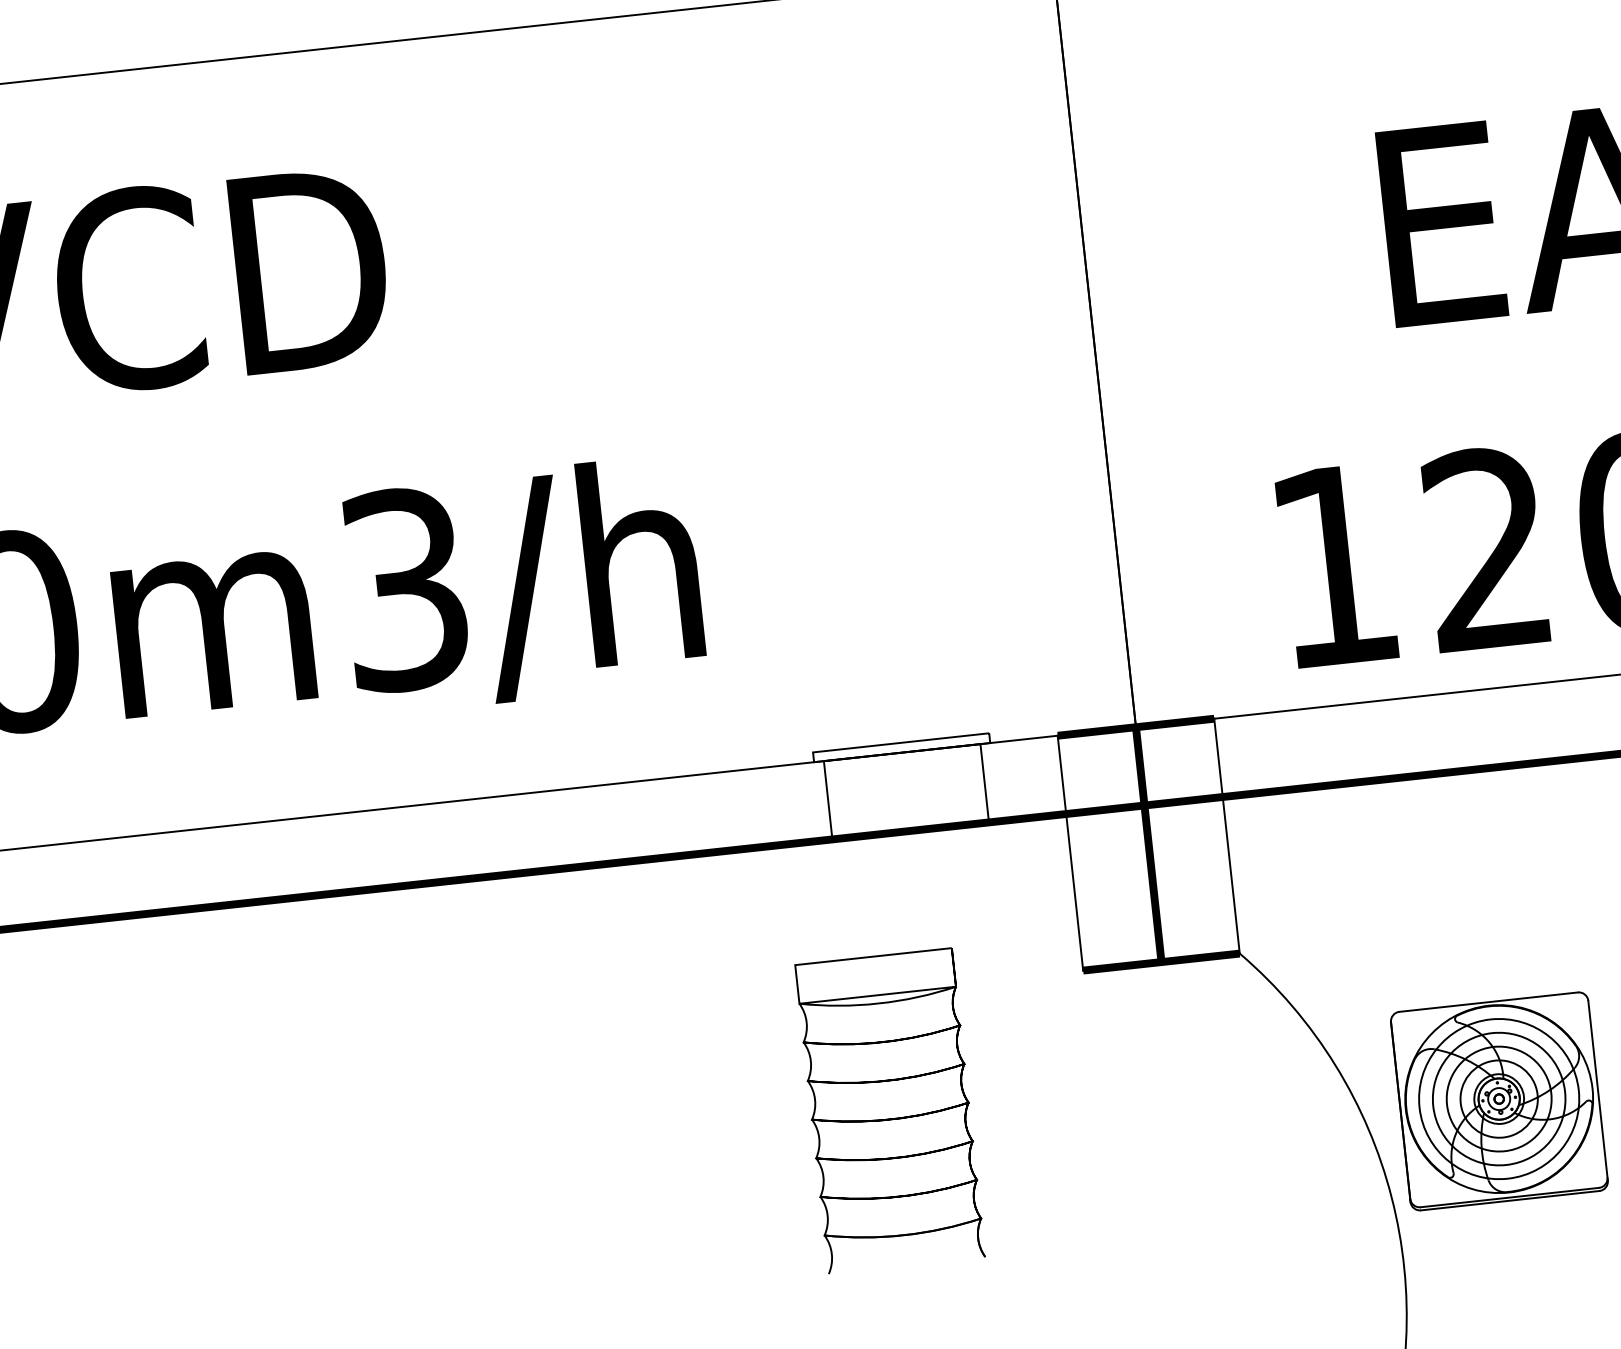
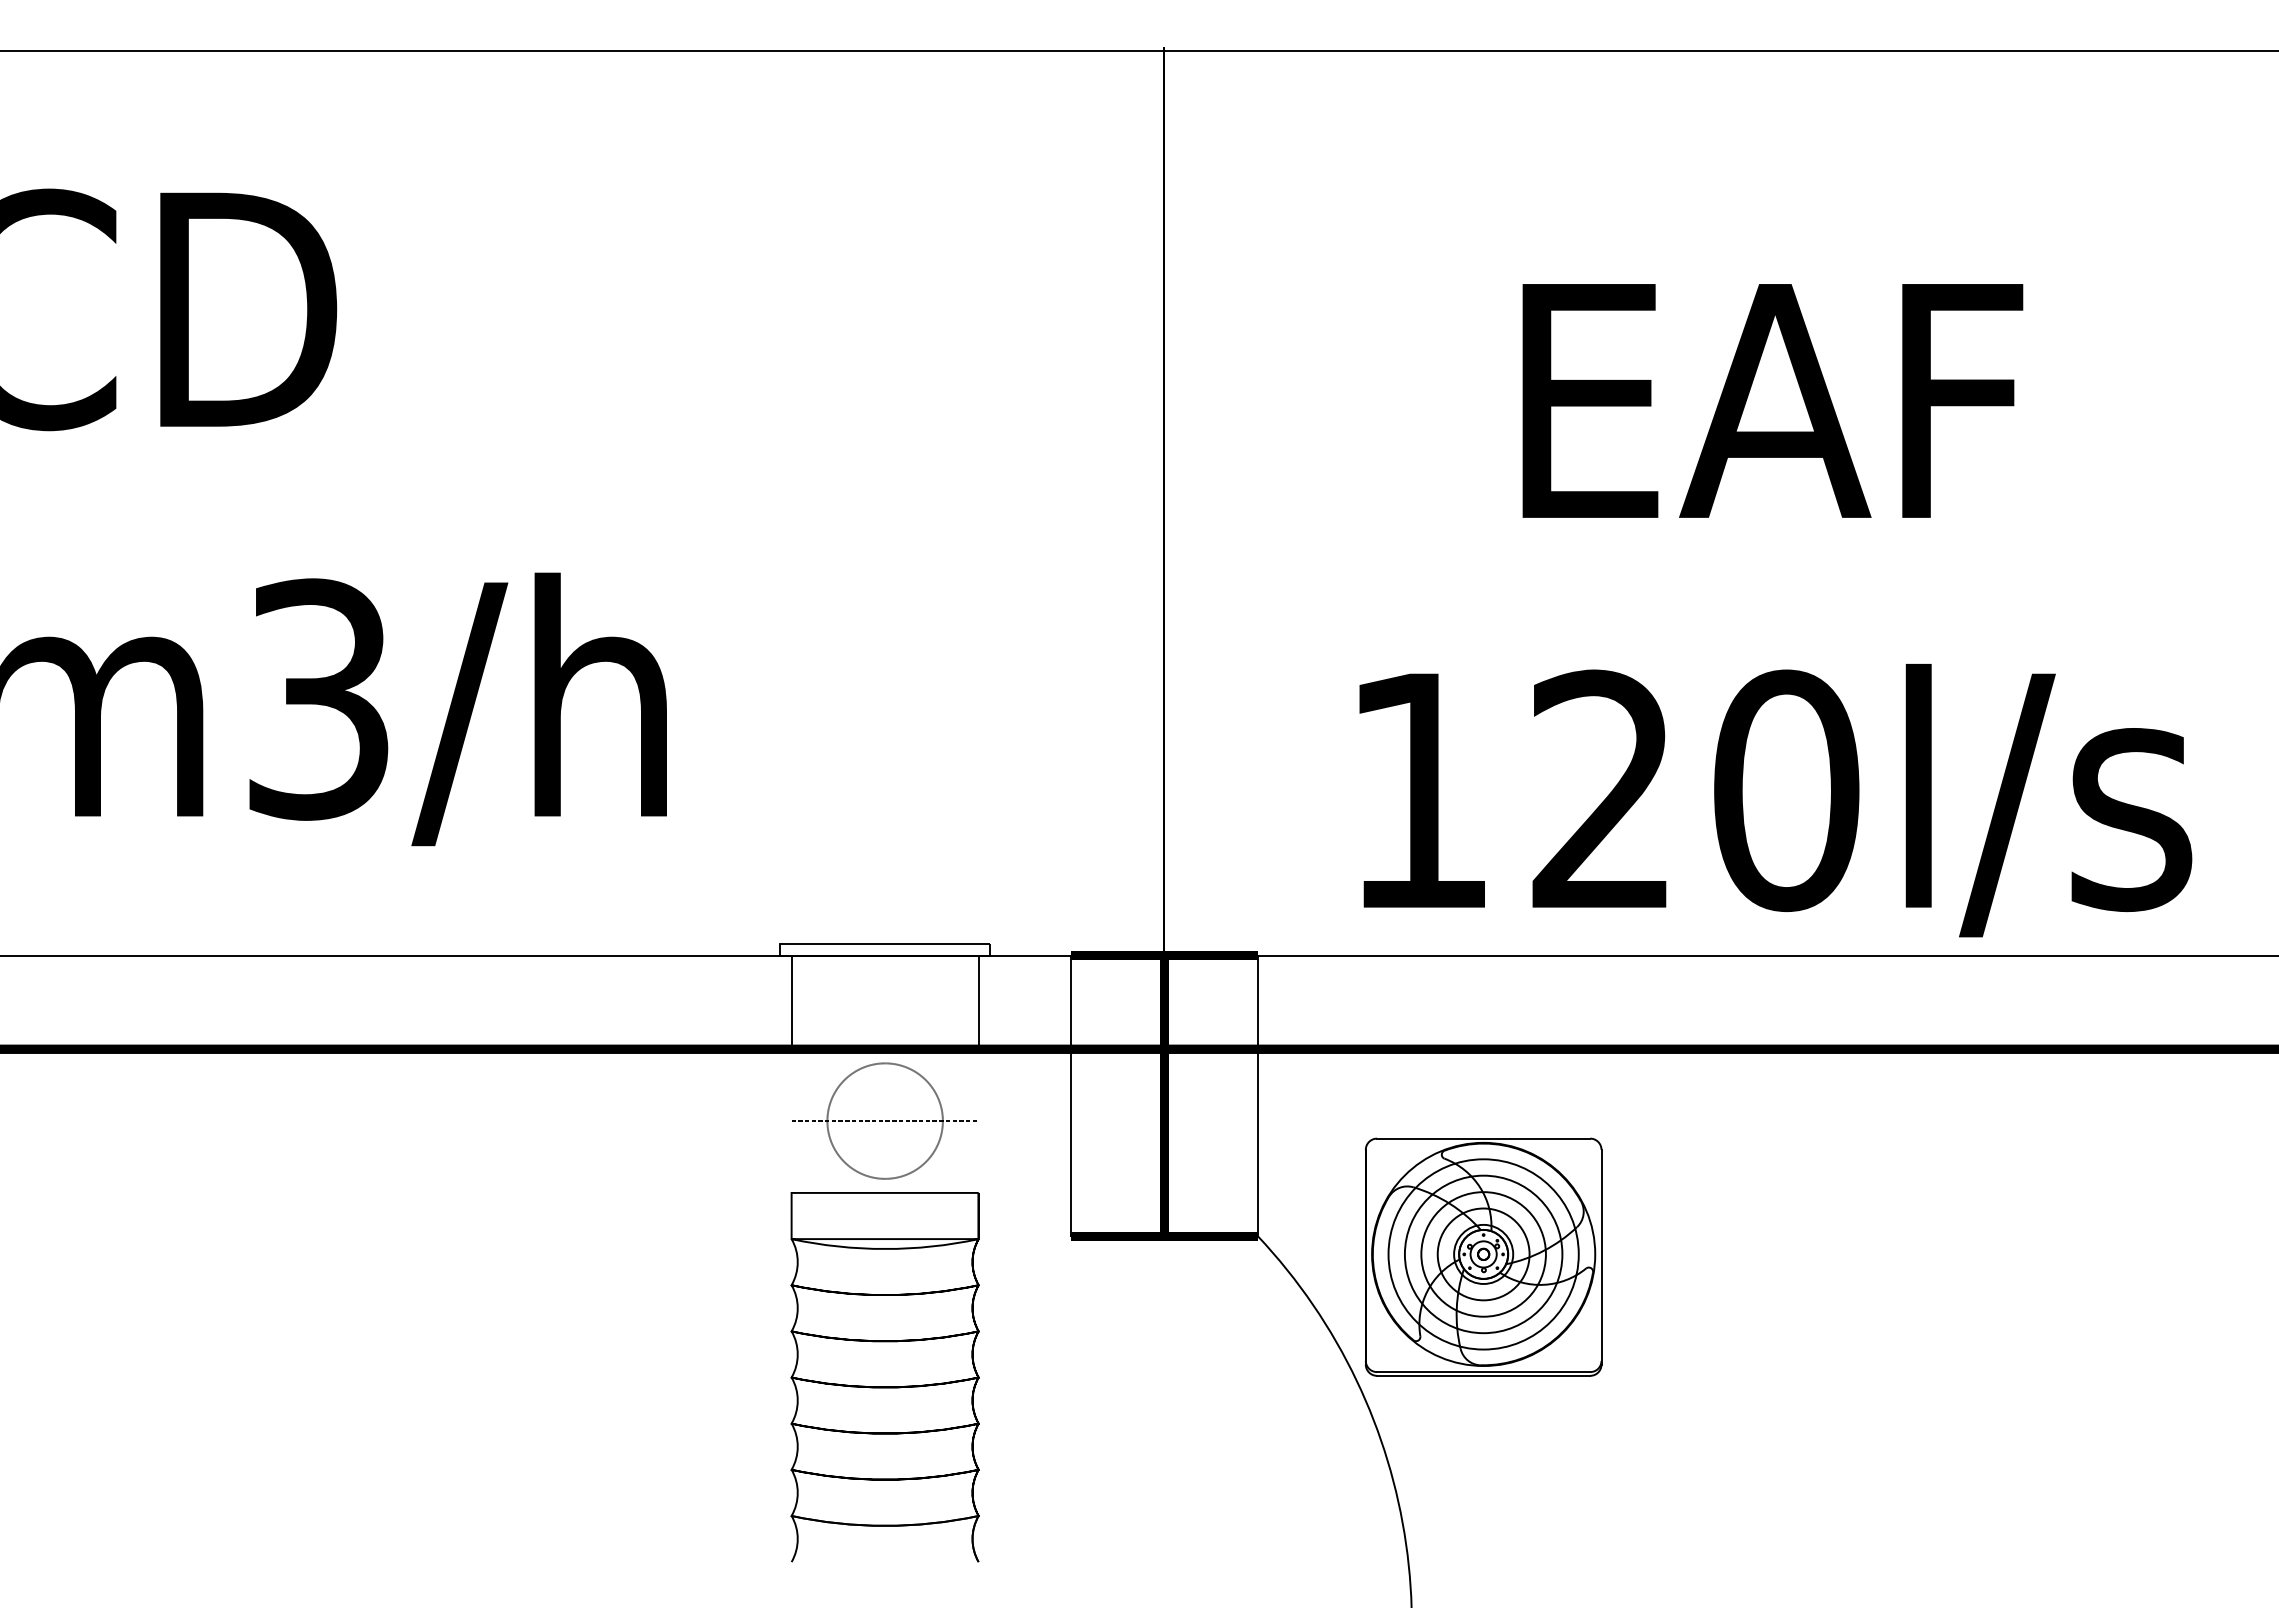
part: (916, 890) -> (884, 1120), added
part: (1499, 1100) -> (1483, 1256), moved
part: (889, 1111) -> (884, 1377), moved

